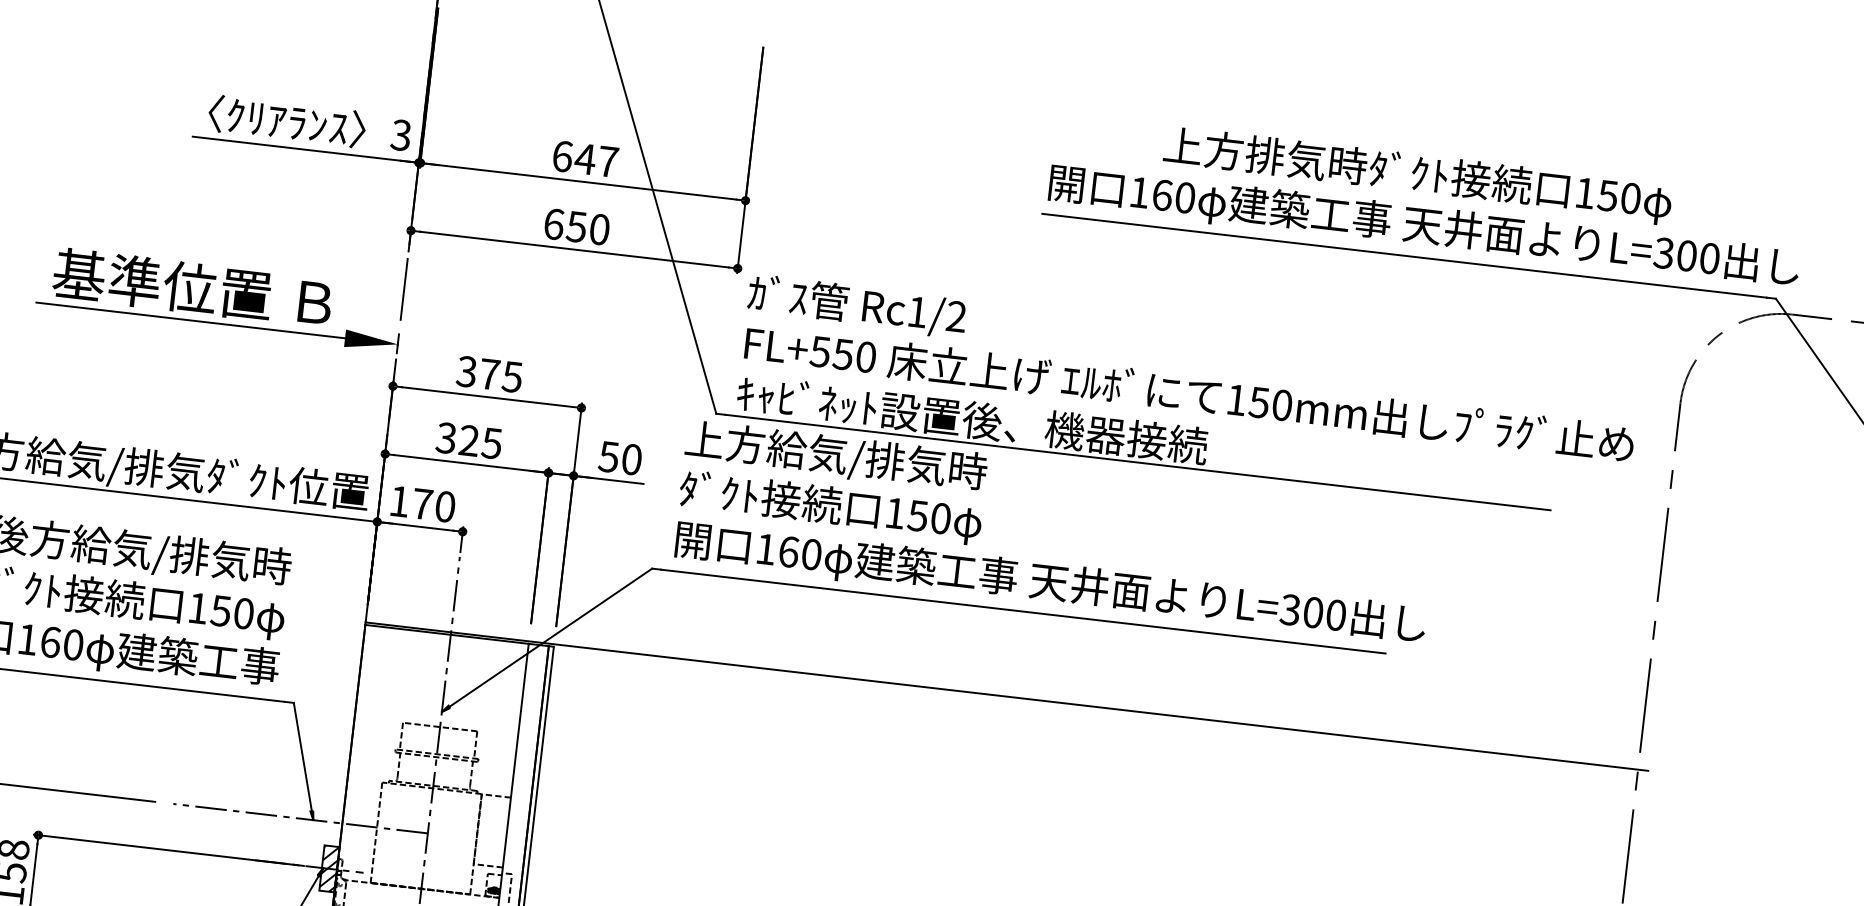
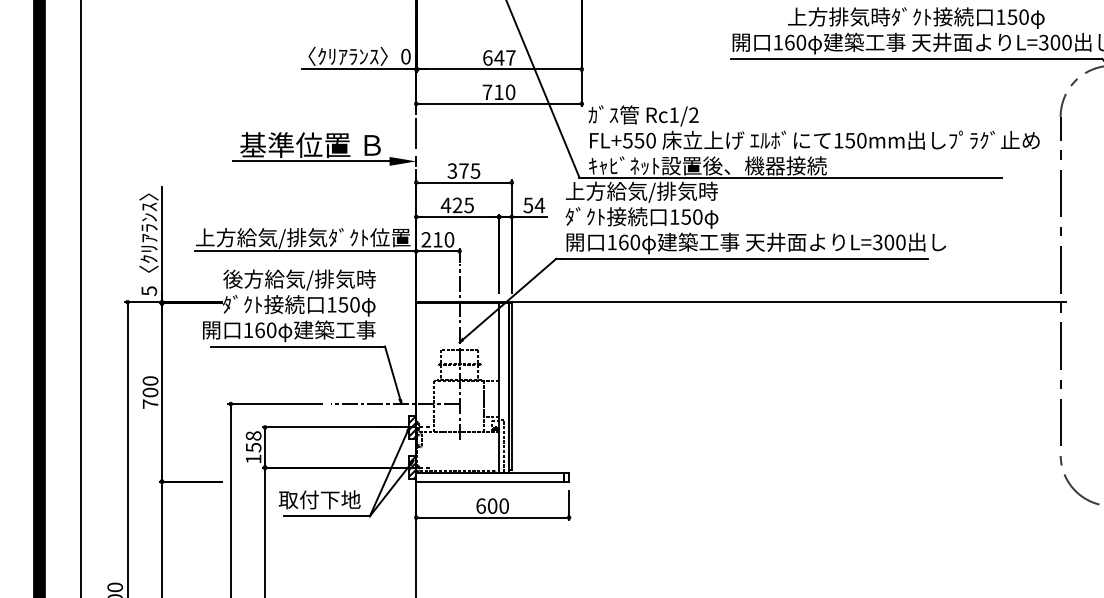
text: (400, 134) -> (405, 56), 3 -> 0
text: (564, 225) -> (492, 92), 650 -> 710
text: (445, 438) -> (445, 205), 325 -> 425
text: (631, 459) -> (539, 205), 50 -> 54
text: (409, 502) -> (431, 239), 170 -> 210

